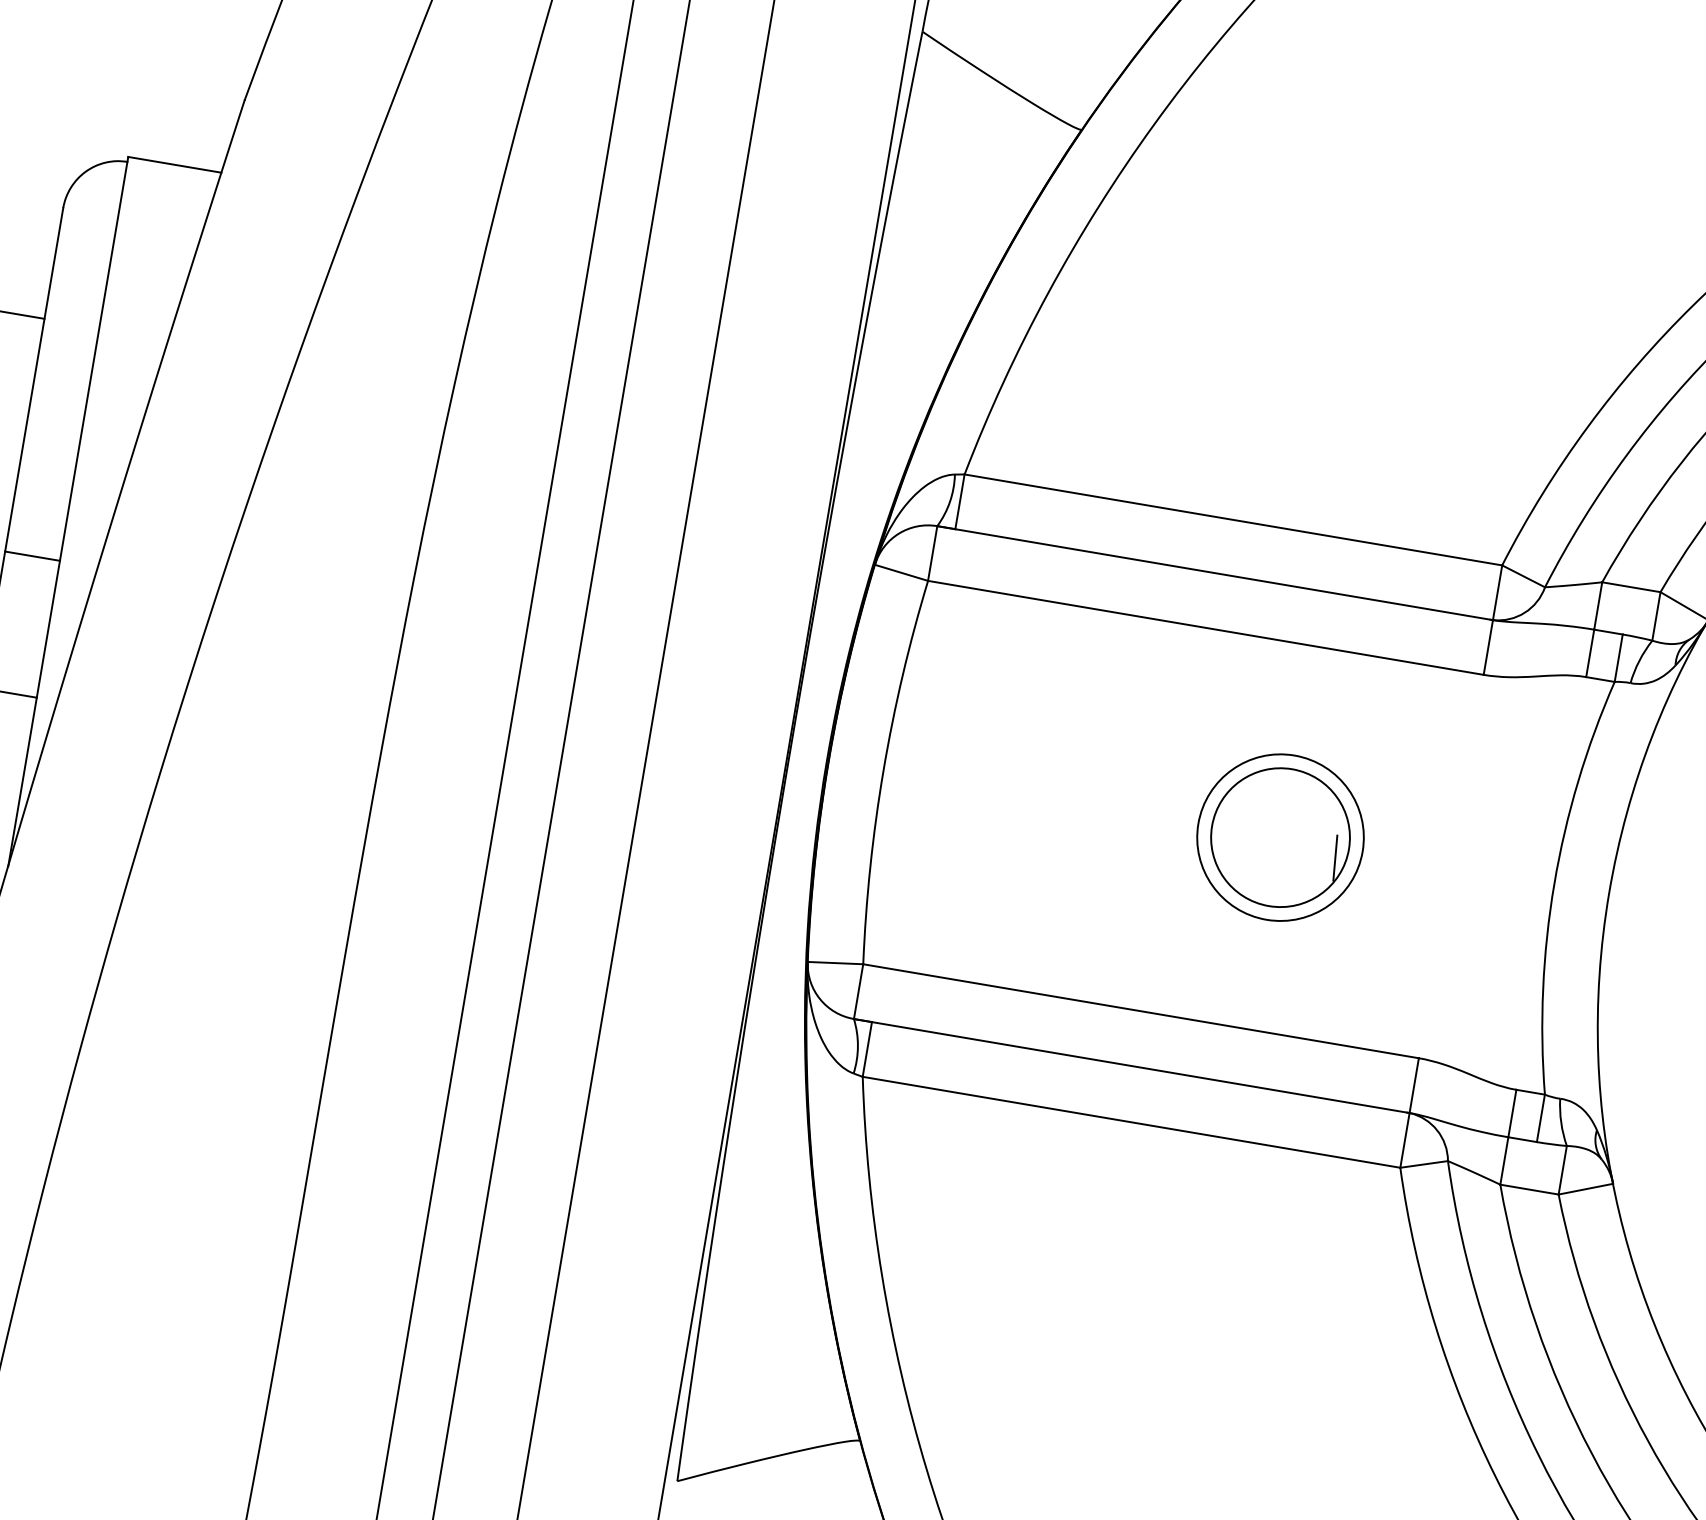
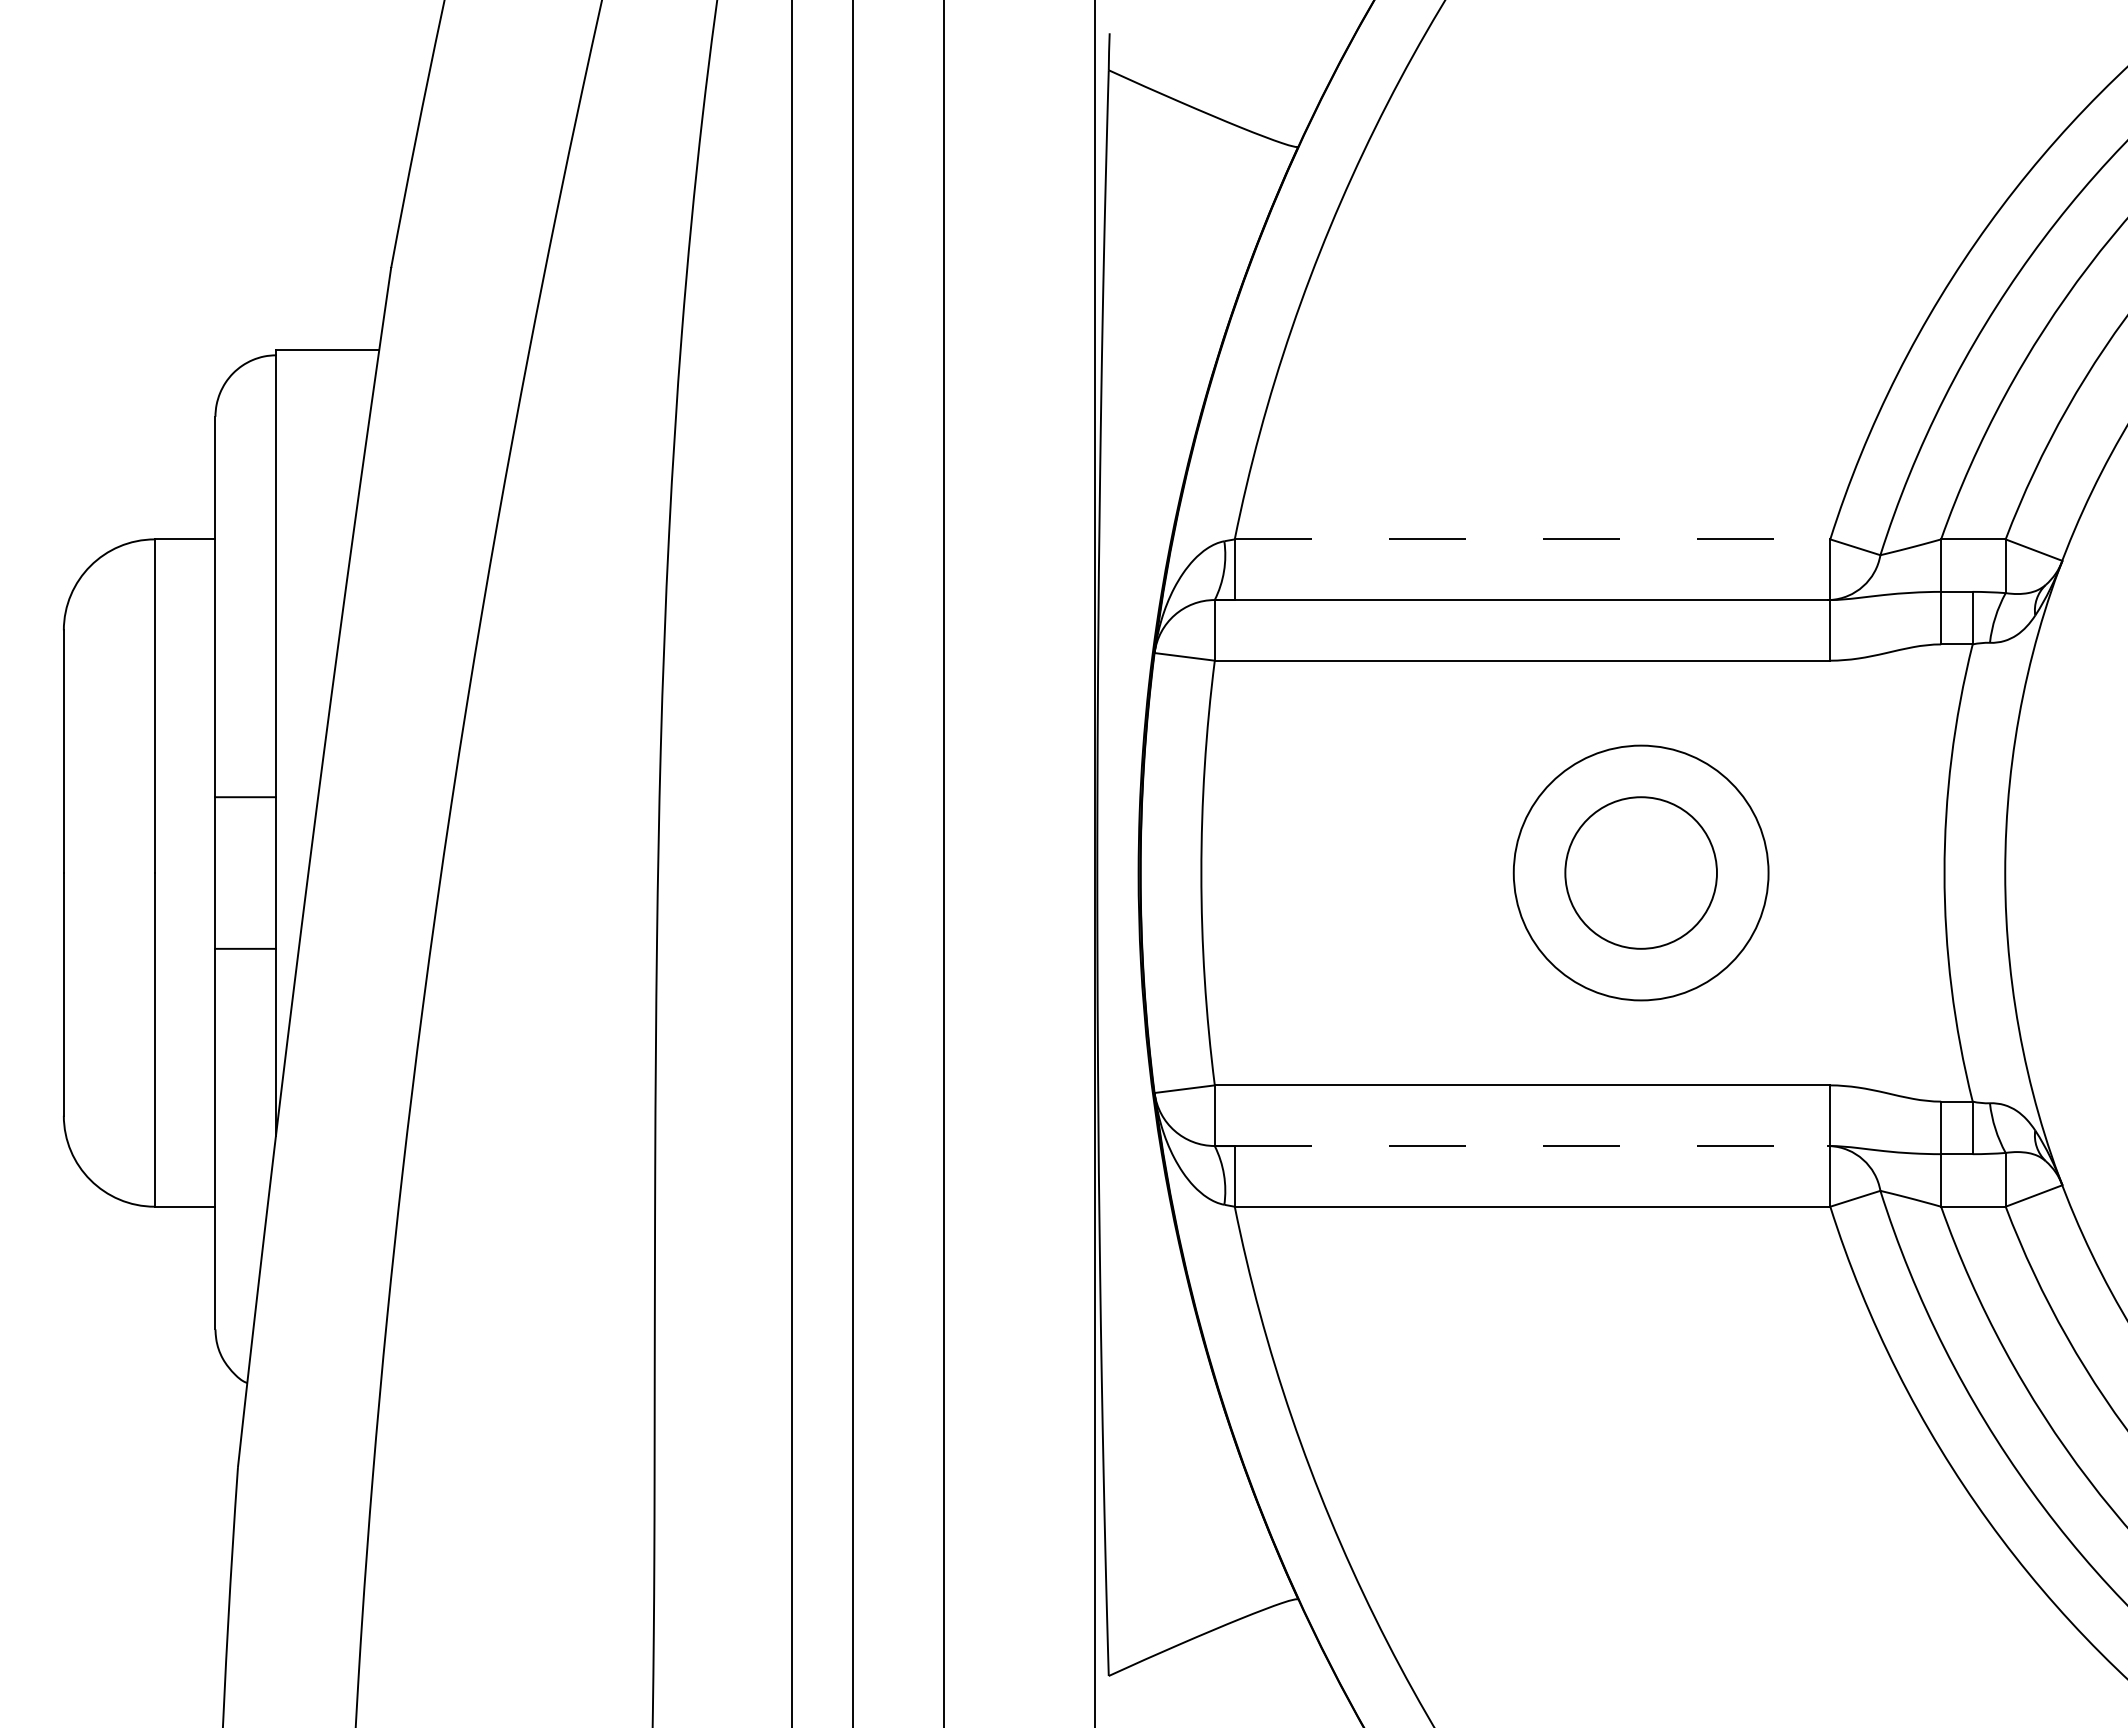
line: (1233, 520) -> (1532, 539), solid -> dashed
circle: (1280, 838) -> (1641, 873), size x1.4
line: (1335, 857) -> (1703, 884), removed
line: (1140, 1067) -> (1532, 1146), solid -> dashed

